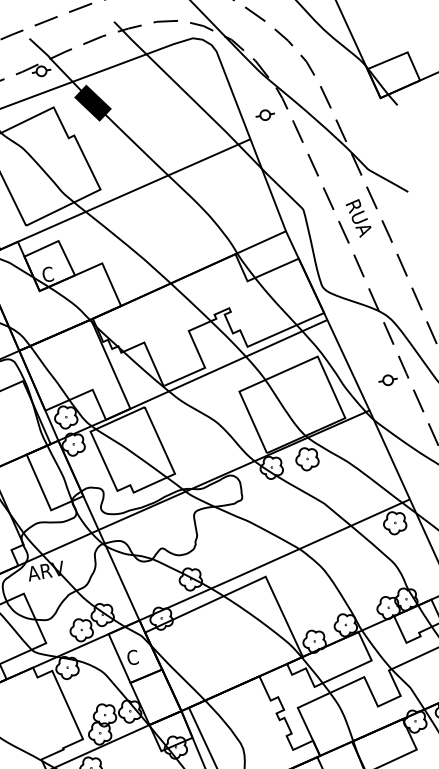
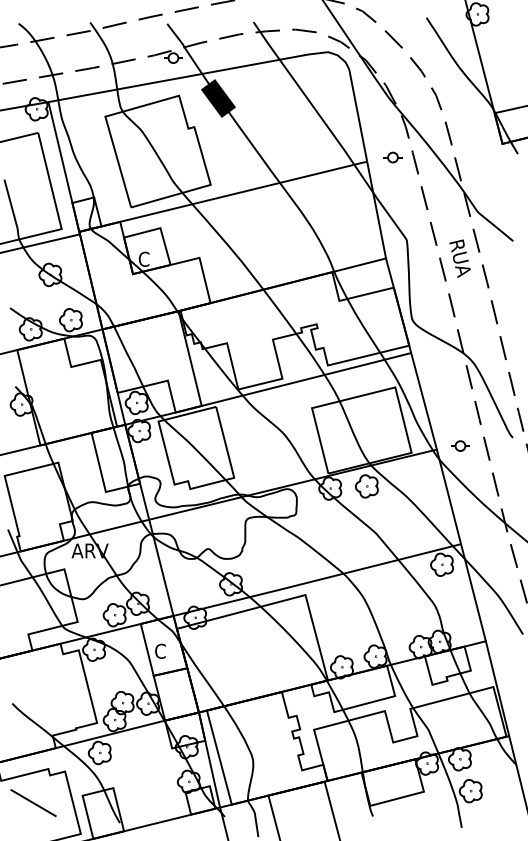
part: (264, 115) -> (392, 157), moved
part: (388, 379) -> (460, 445), moved

